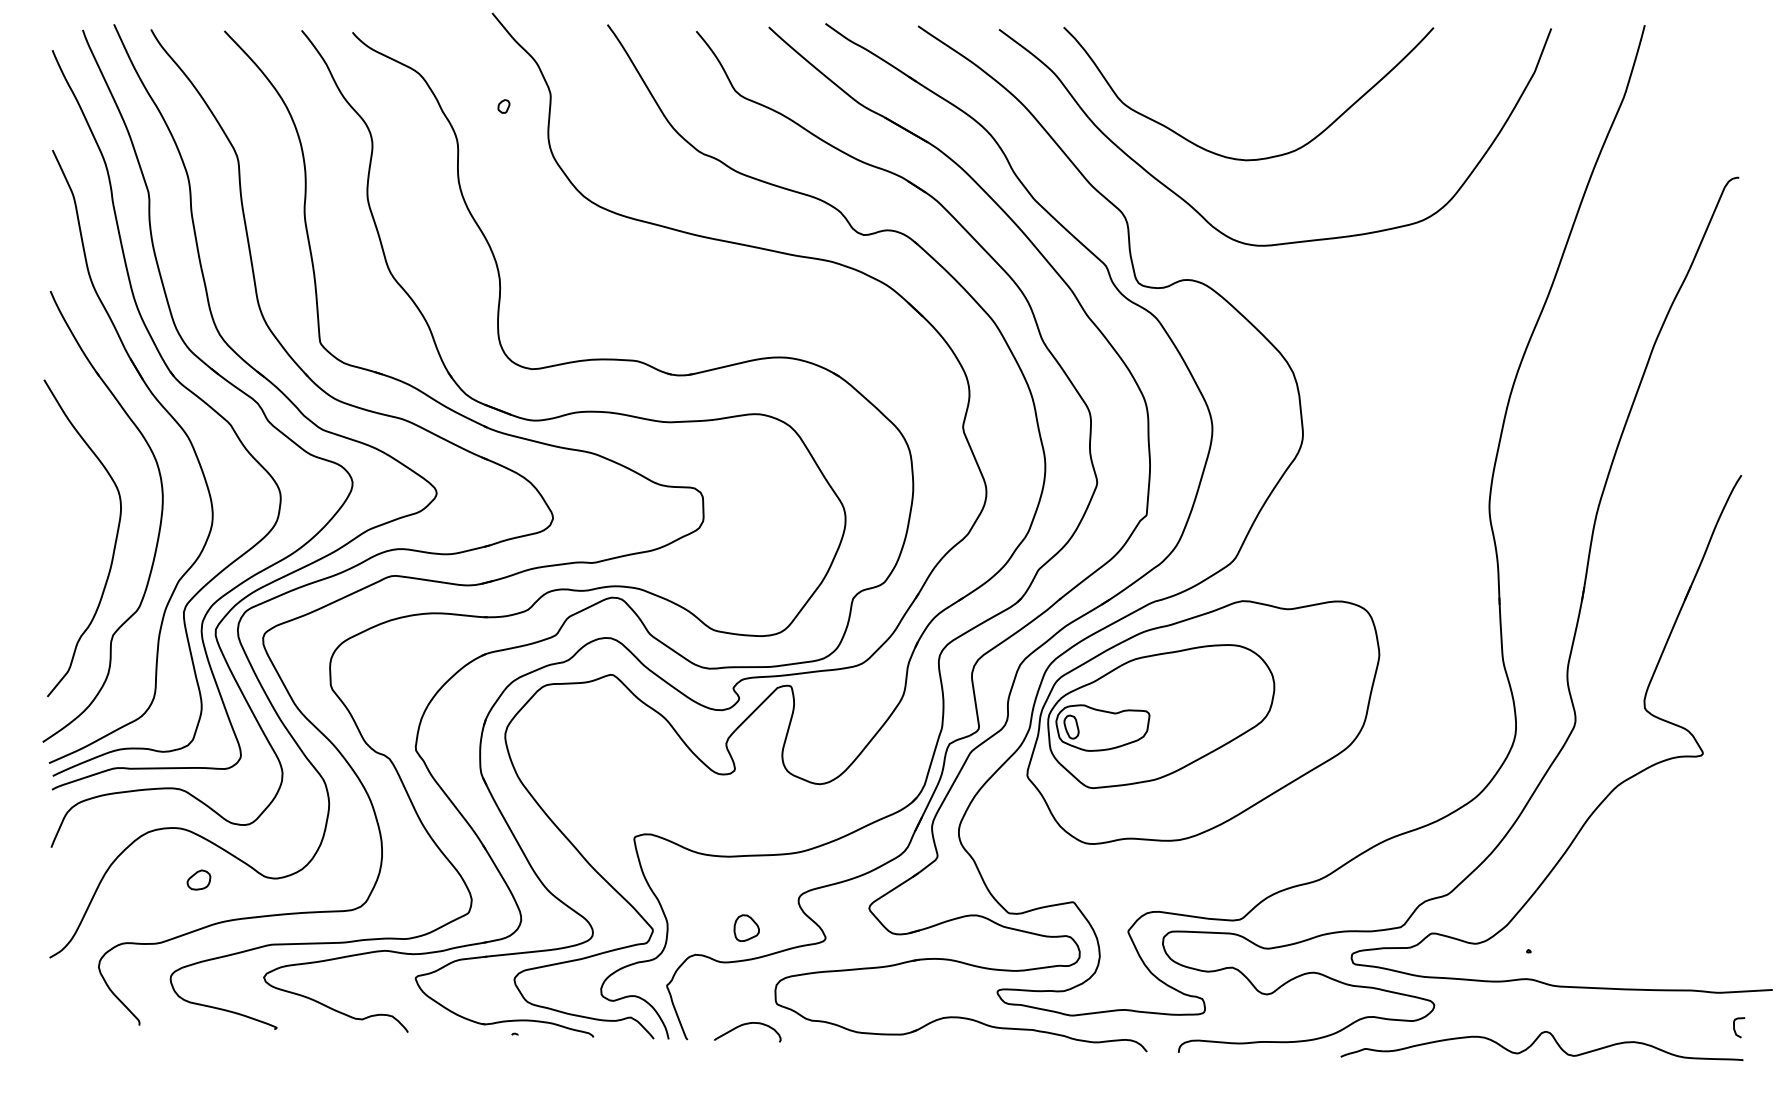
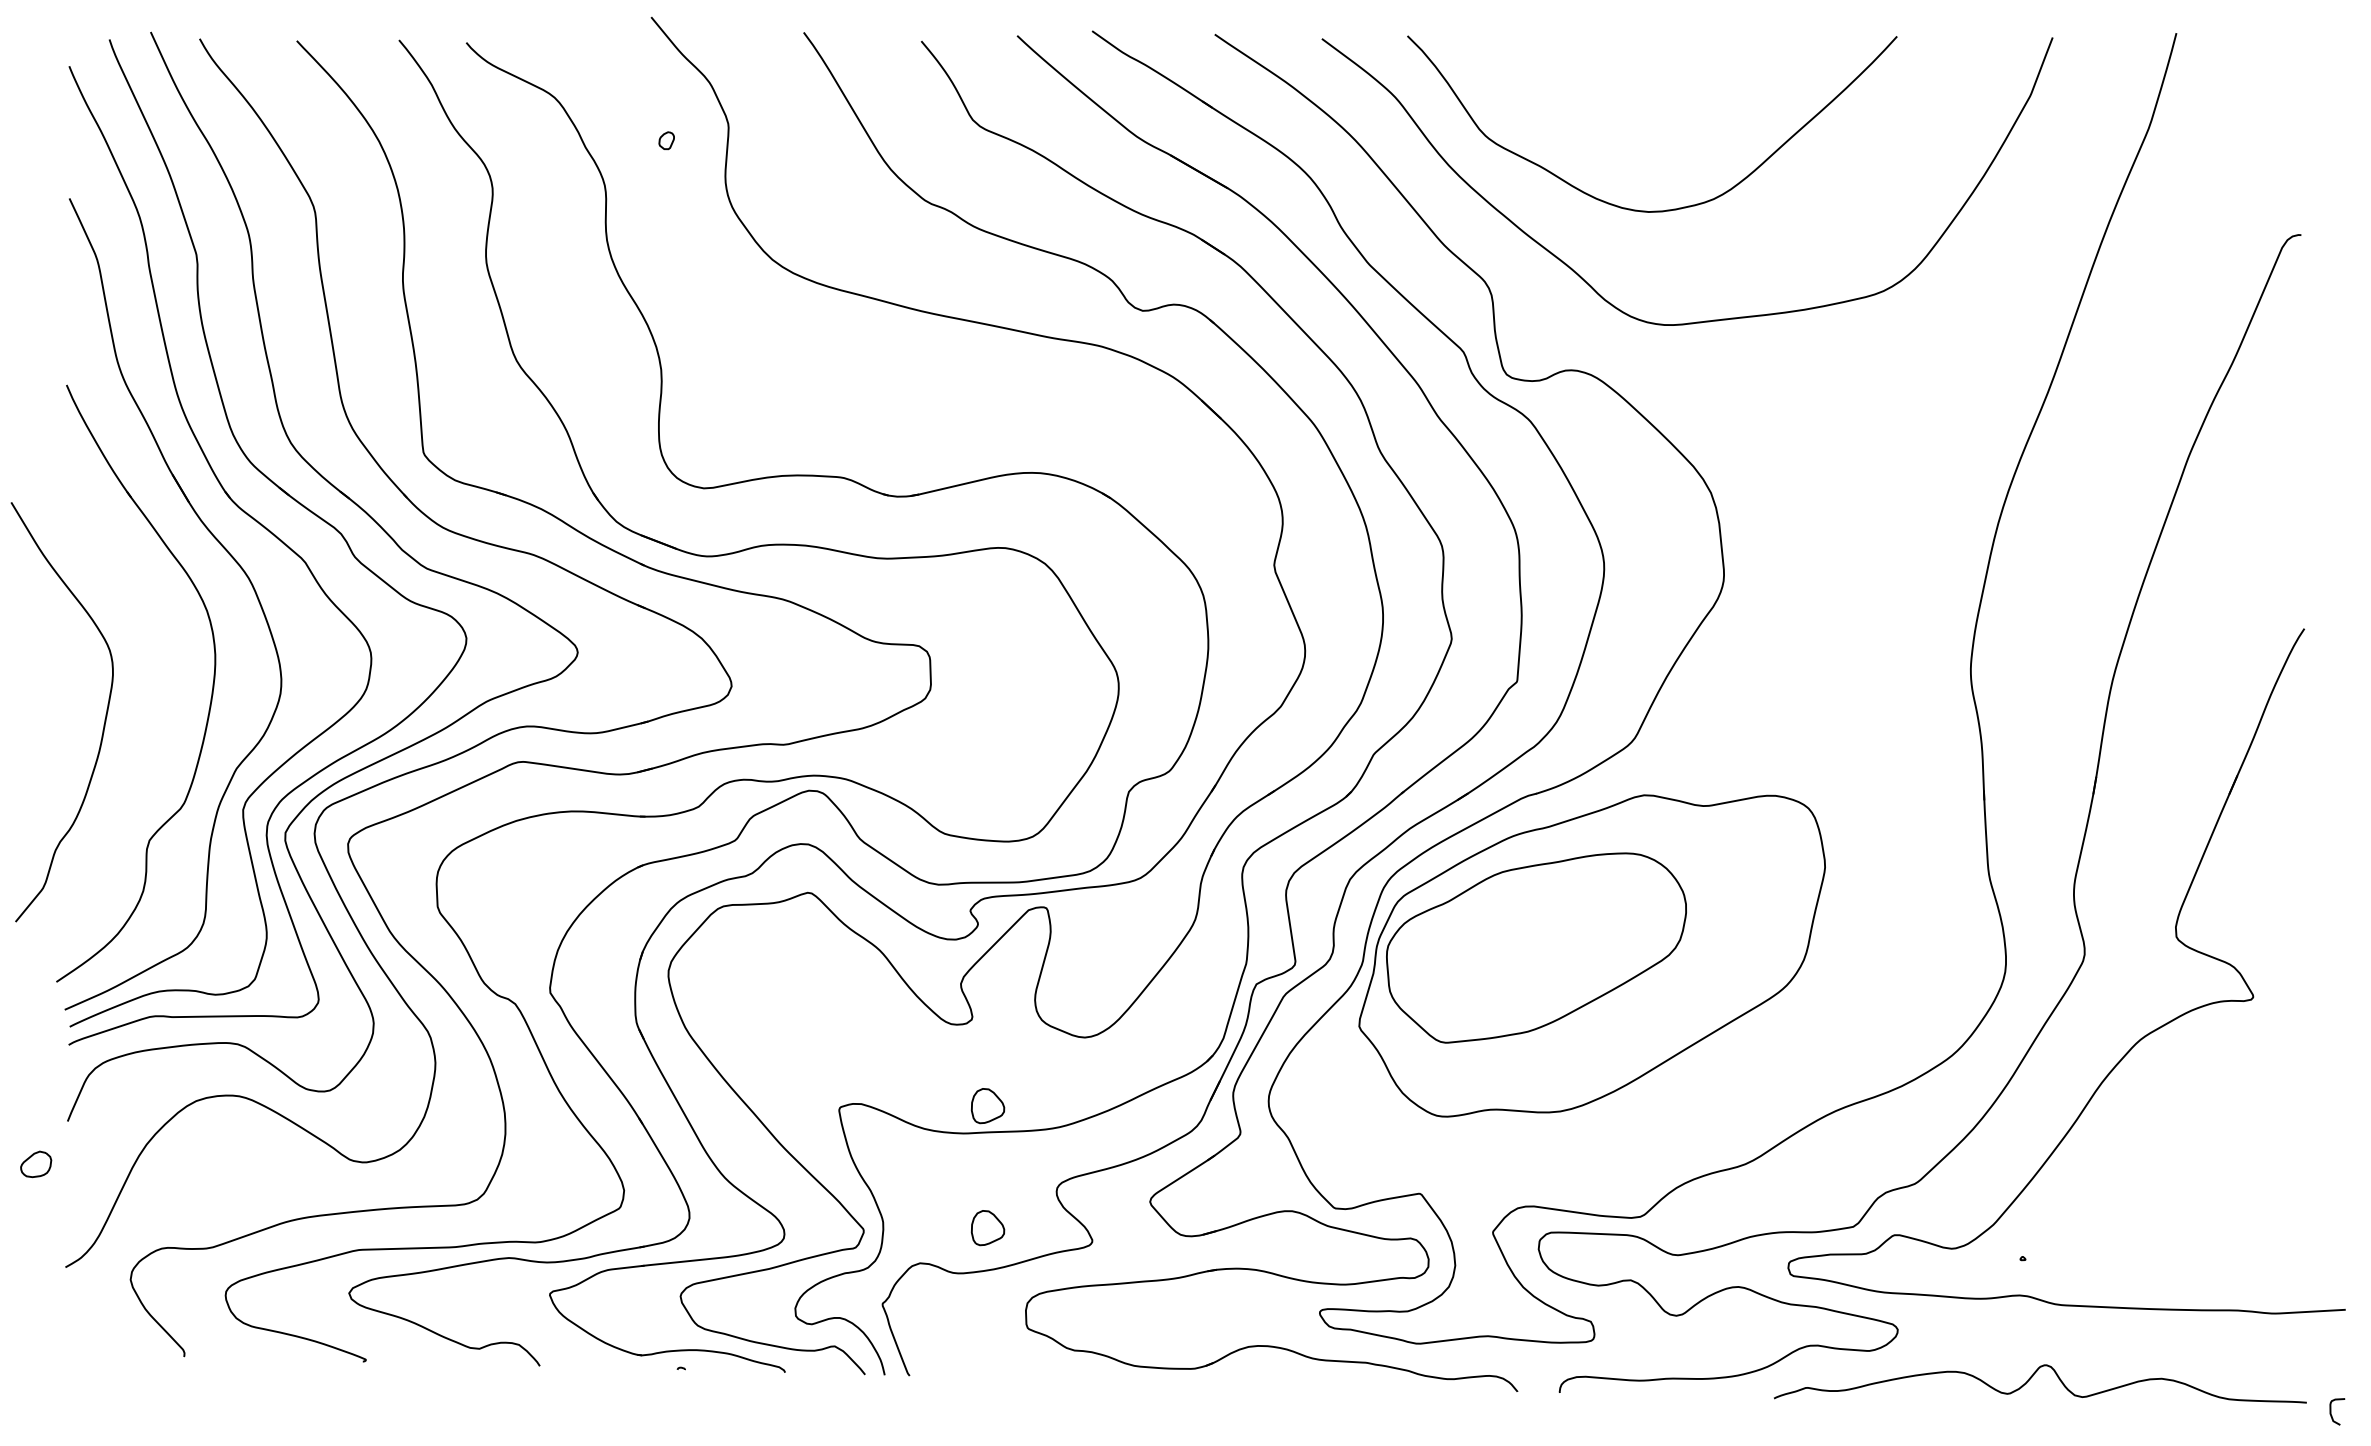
curve: (114, 543) -> (104, 719), moved
part: (1102, 728) -> (1458, 963), removed
part: (746, 836) -> (987, 1106), added
part: (199, 880) -> (36, 1164), moved
curve: (744, 1025) -> (984, 1356), removed
curve: (1734, 1027) -> (2331, 1411), moved

